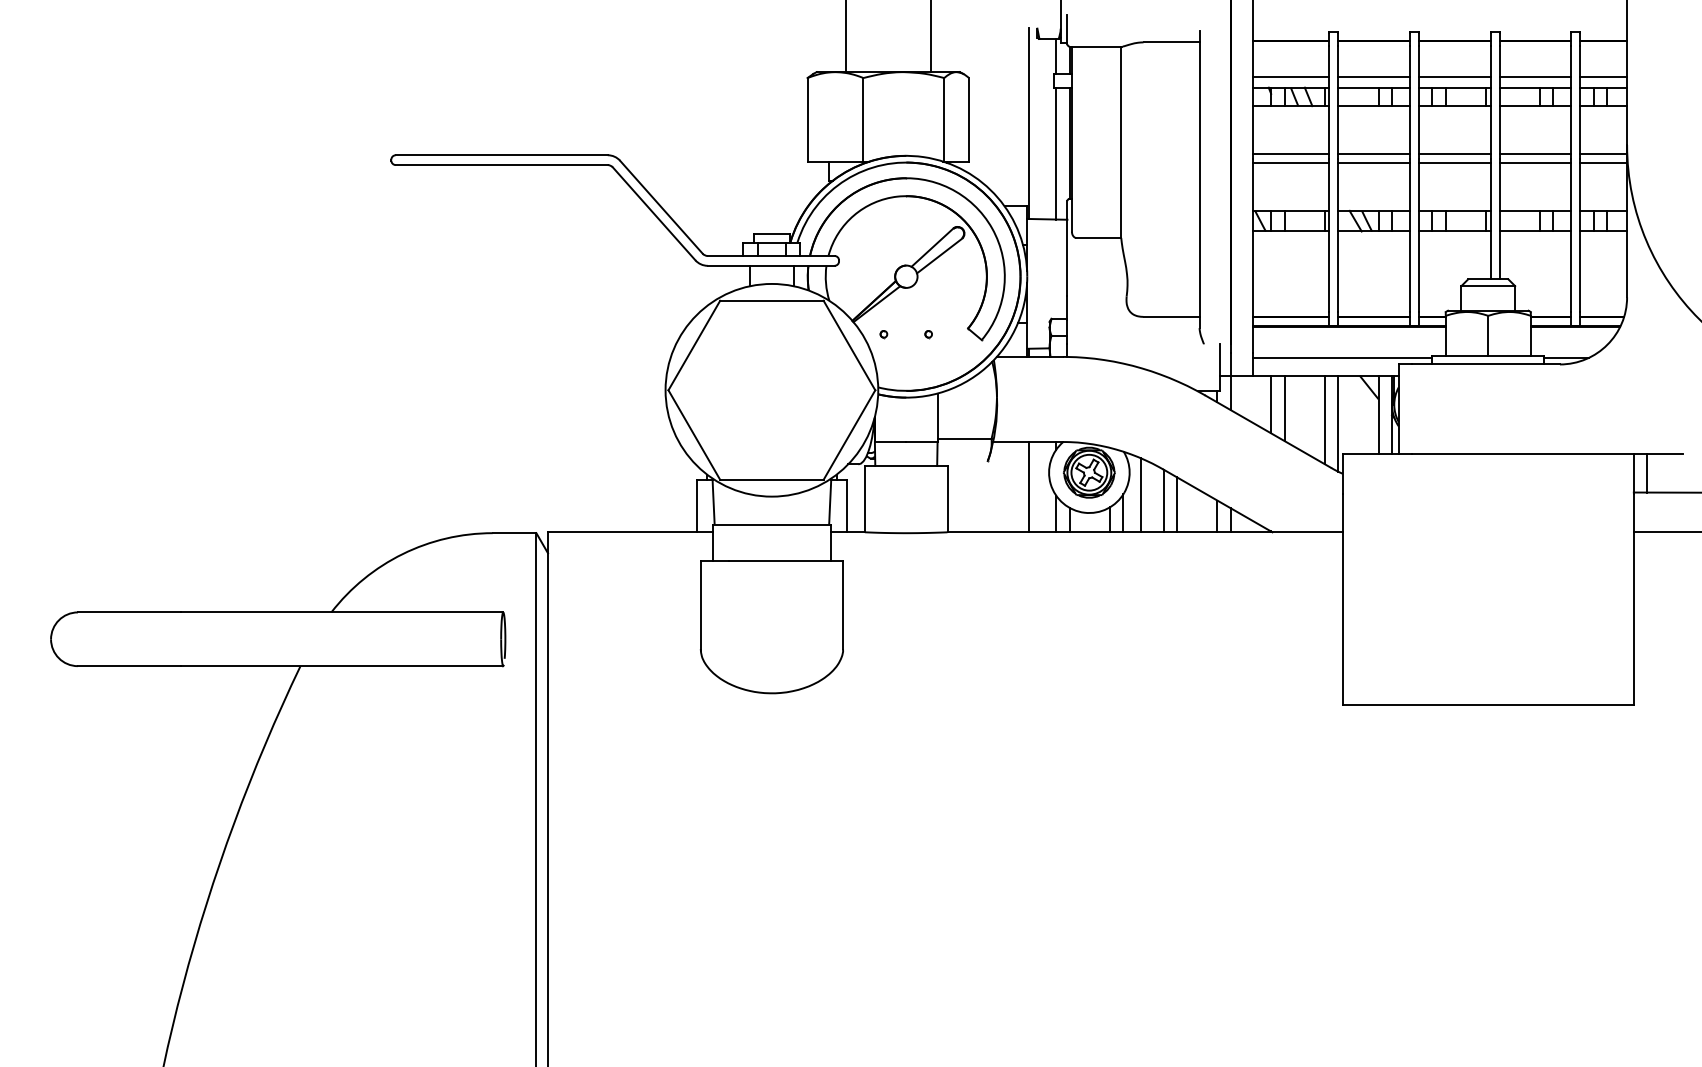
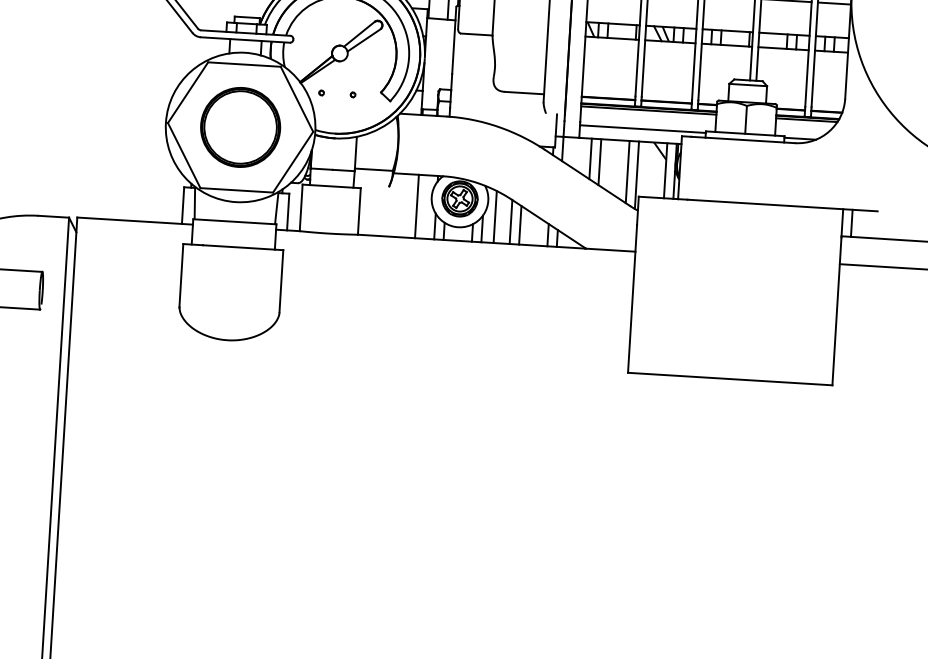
line: (1349, 330) -> (648, 110), added
line: (1574, 330) -> (806, 119), added
part: (771, 390) -> (240, 127), added

